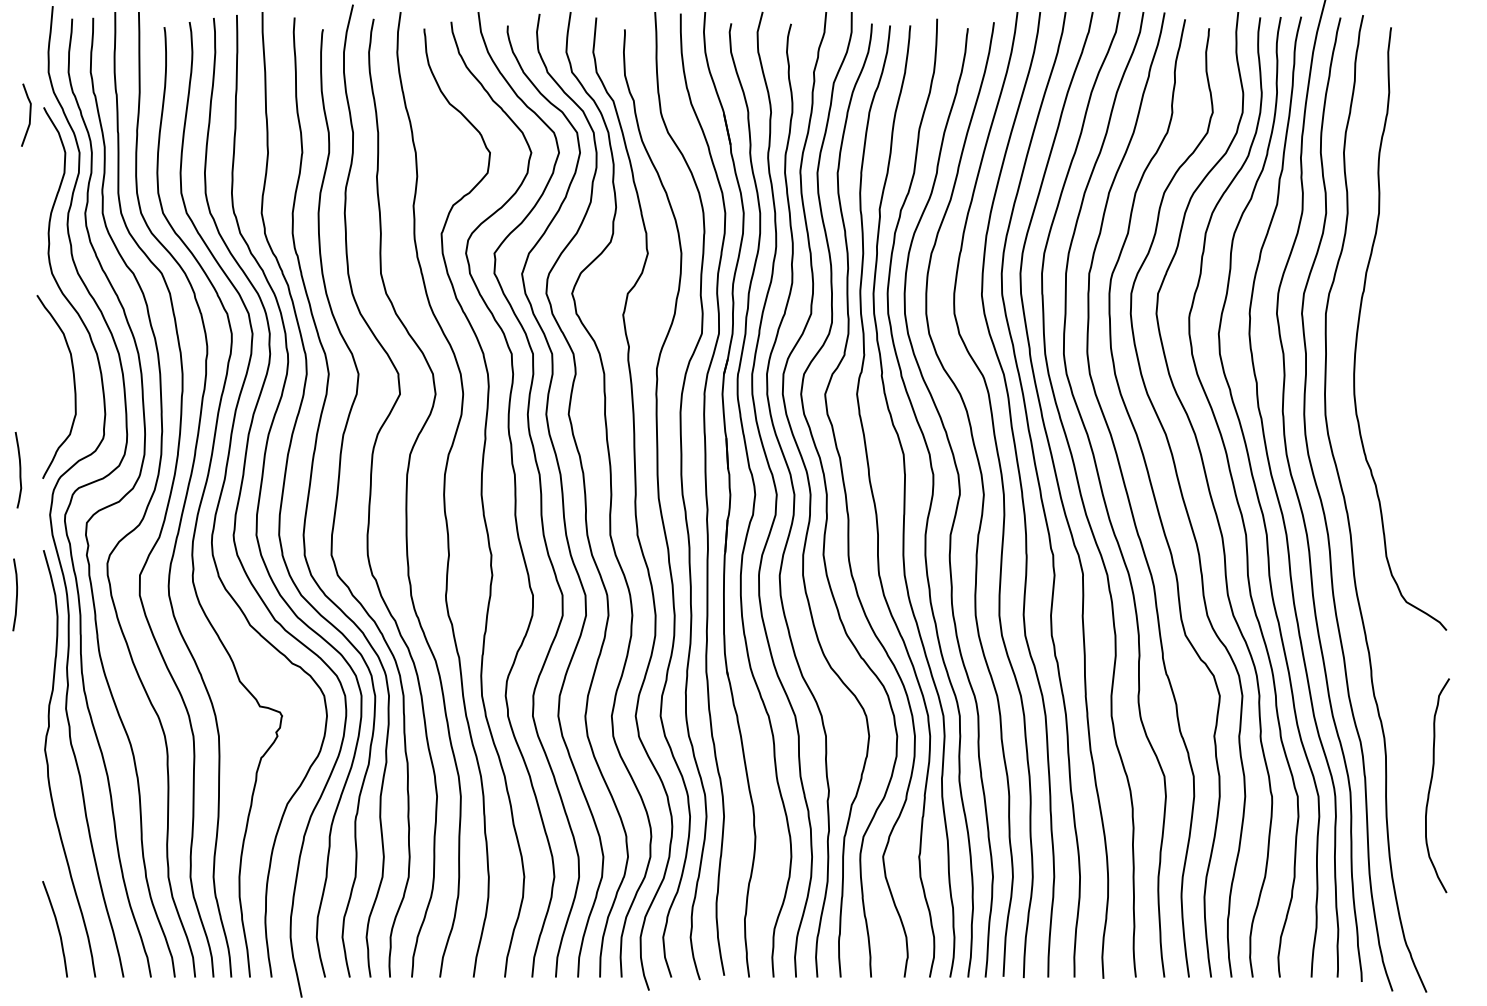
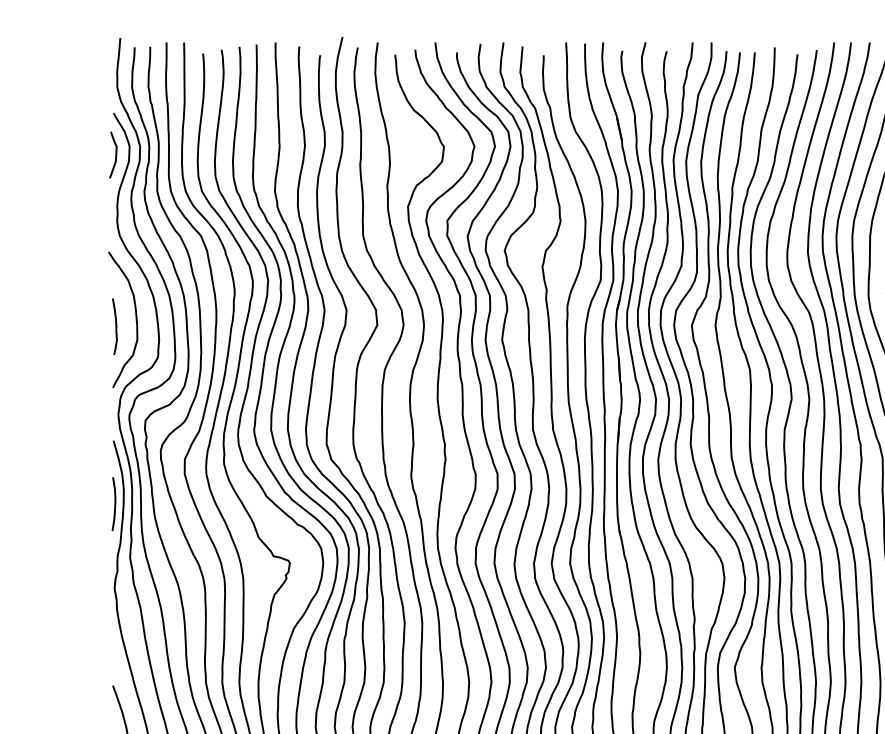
line: (29, 114) -> (115, 154), moved
curve: (19, 470) -> (115, 326), moved
curve: (16, 594) -> (114, 503), moved

